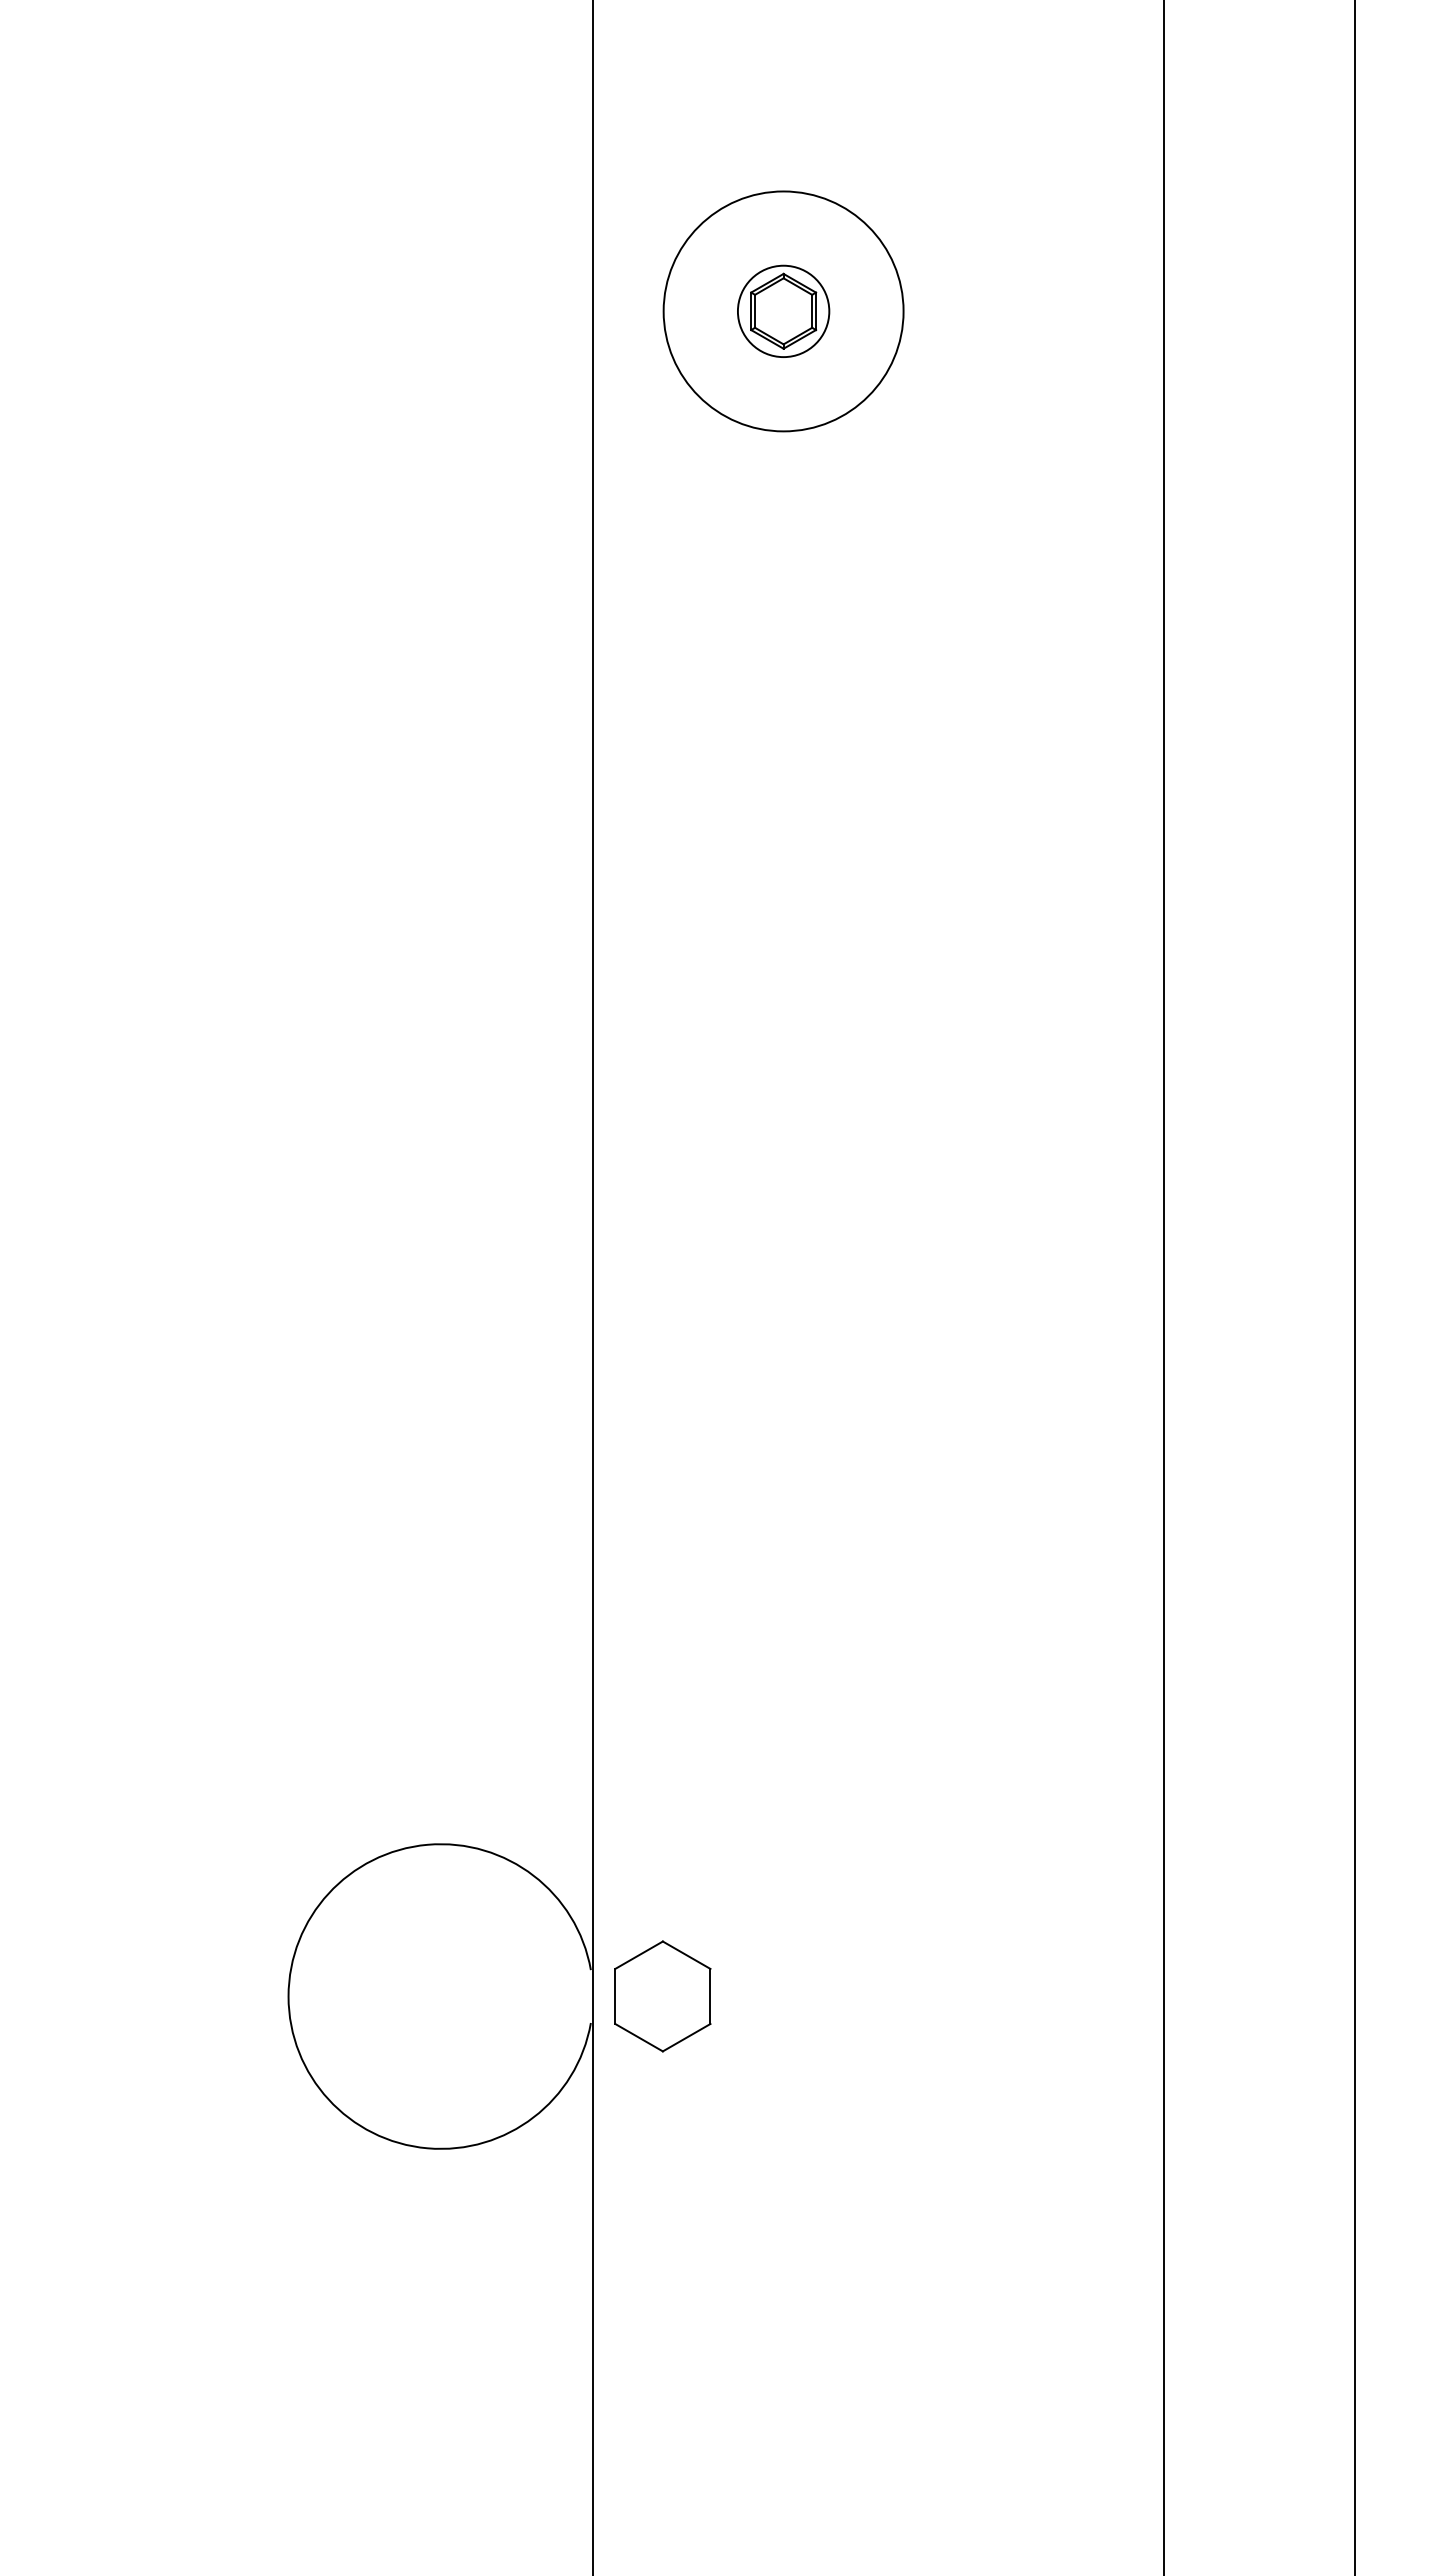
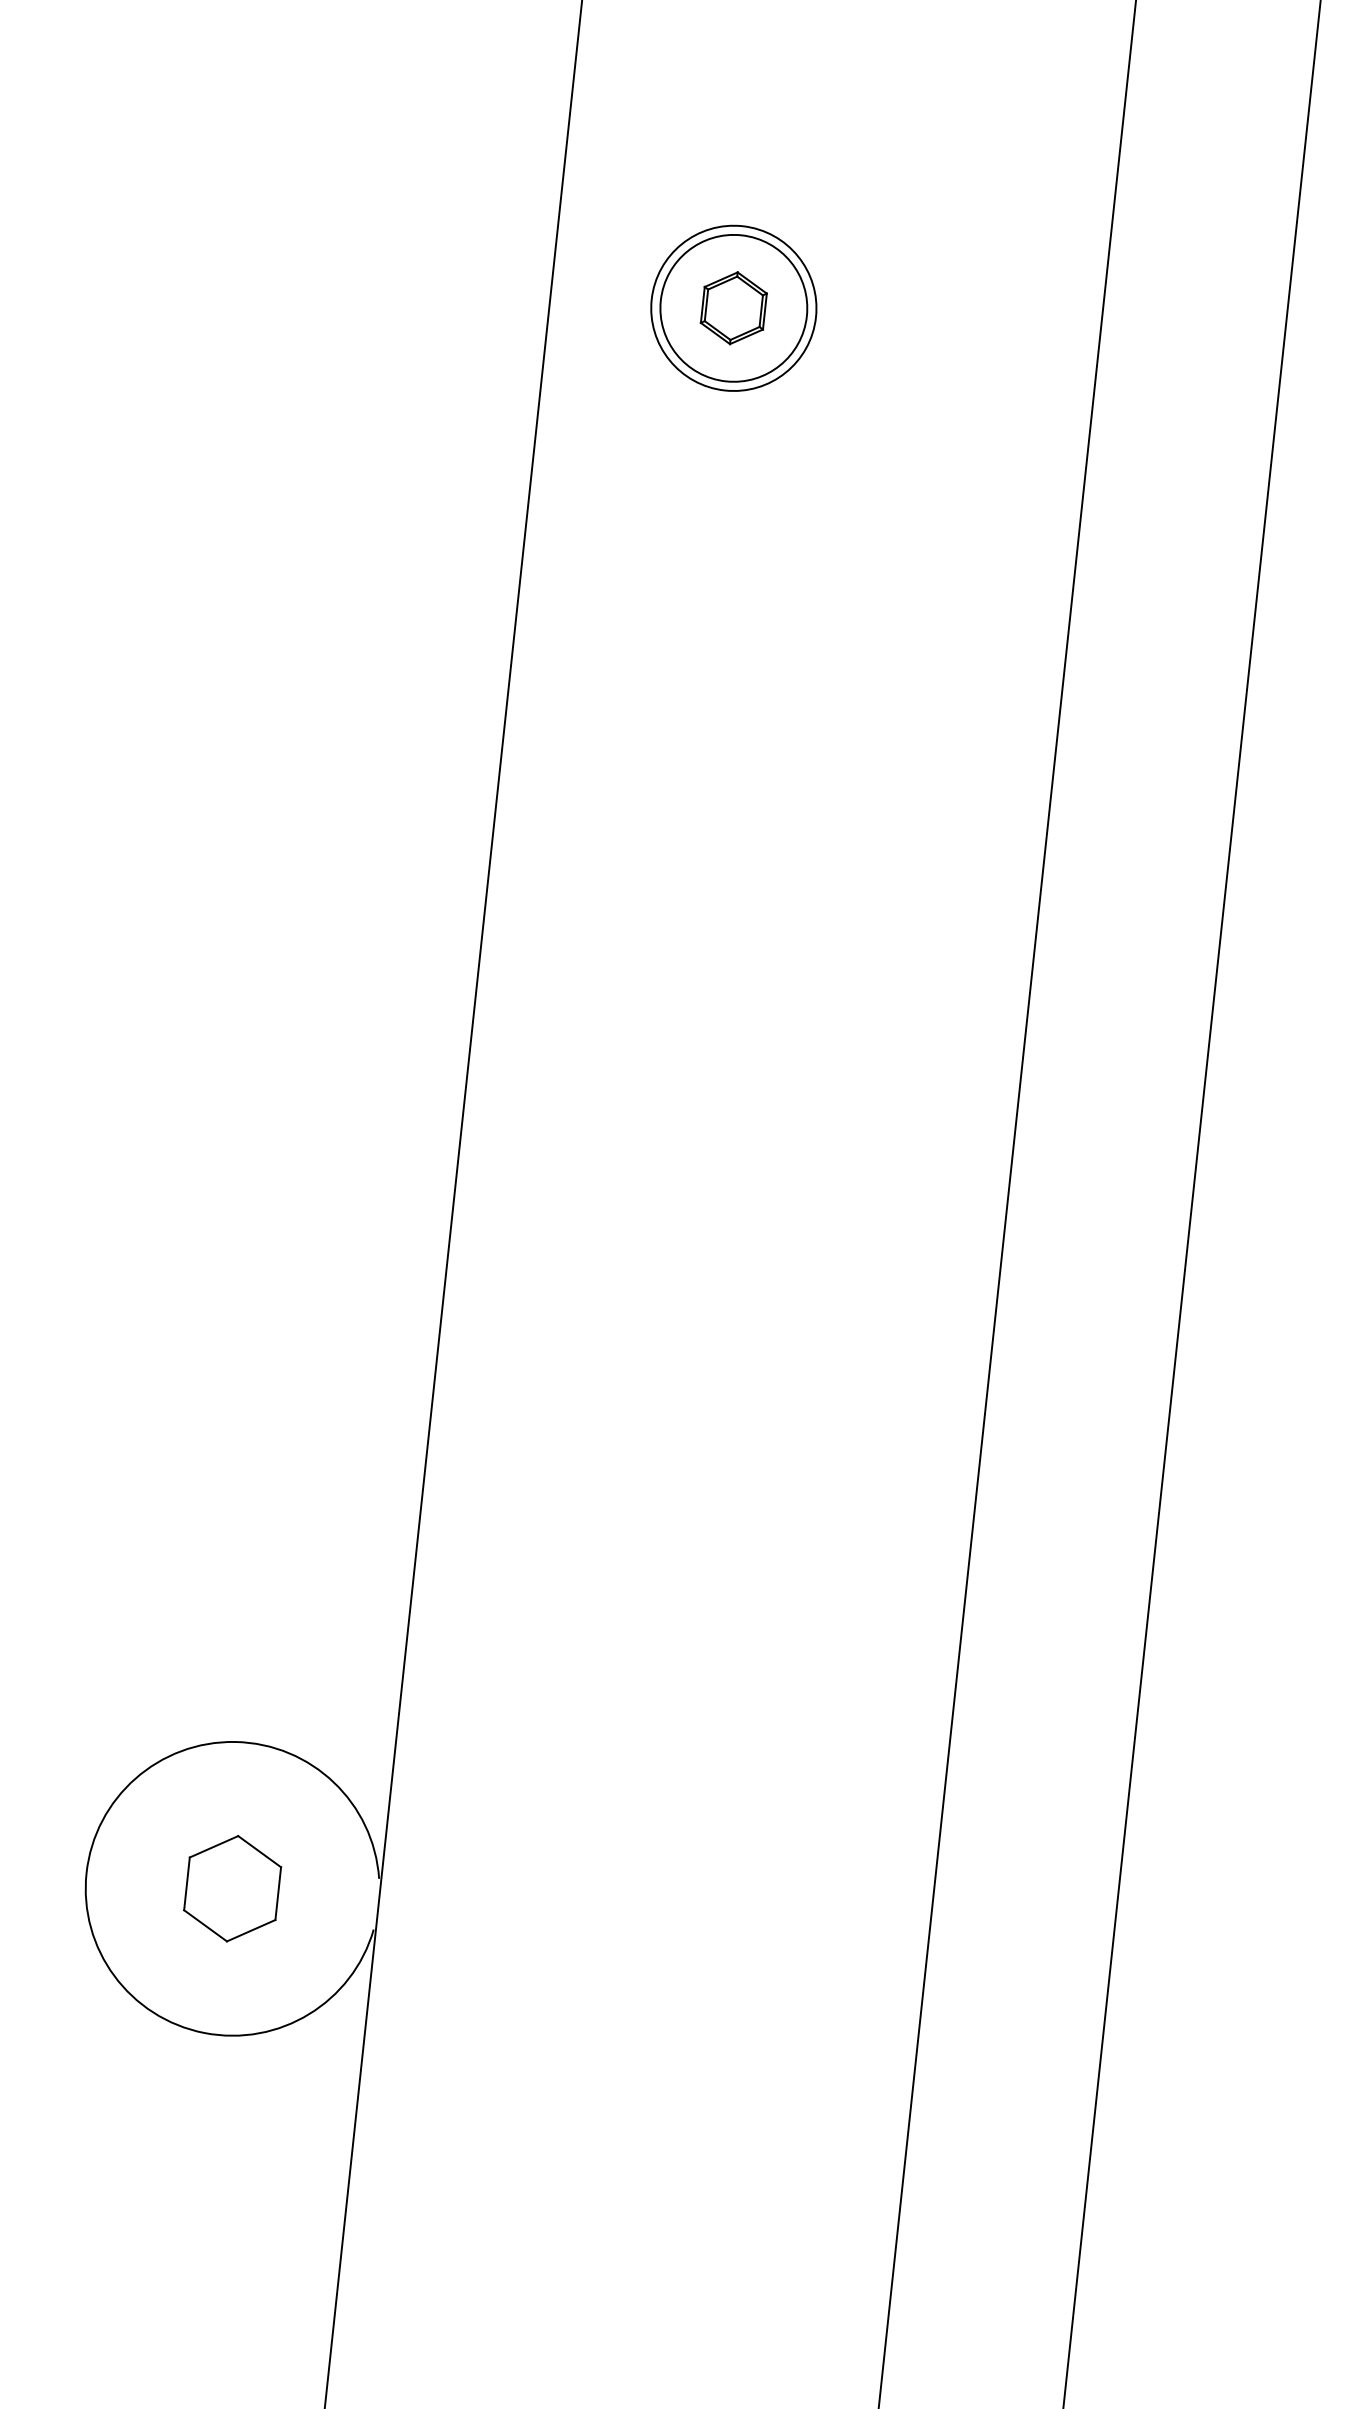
circle: (783, 311) -> (733, 308), size x0.71
circle: (783, 311) -> (733, 308), size x1.67
part: (662, 1996) -> (232, 1888), moved

